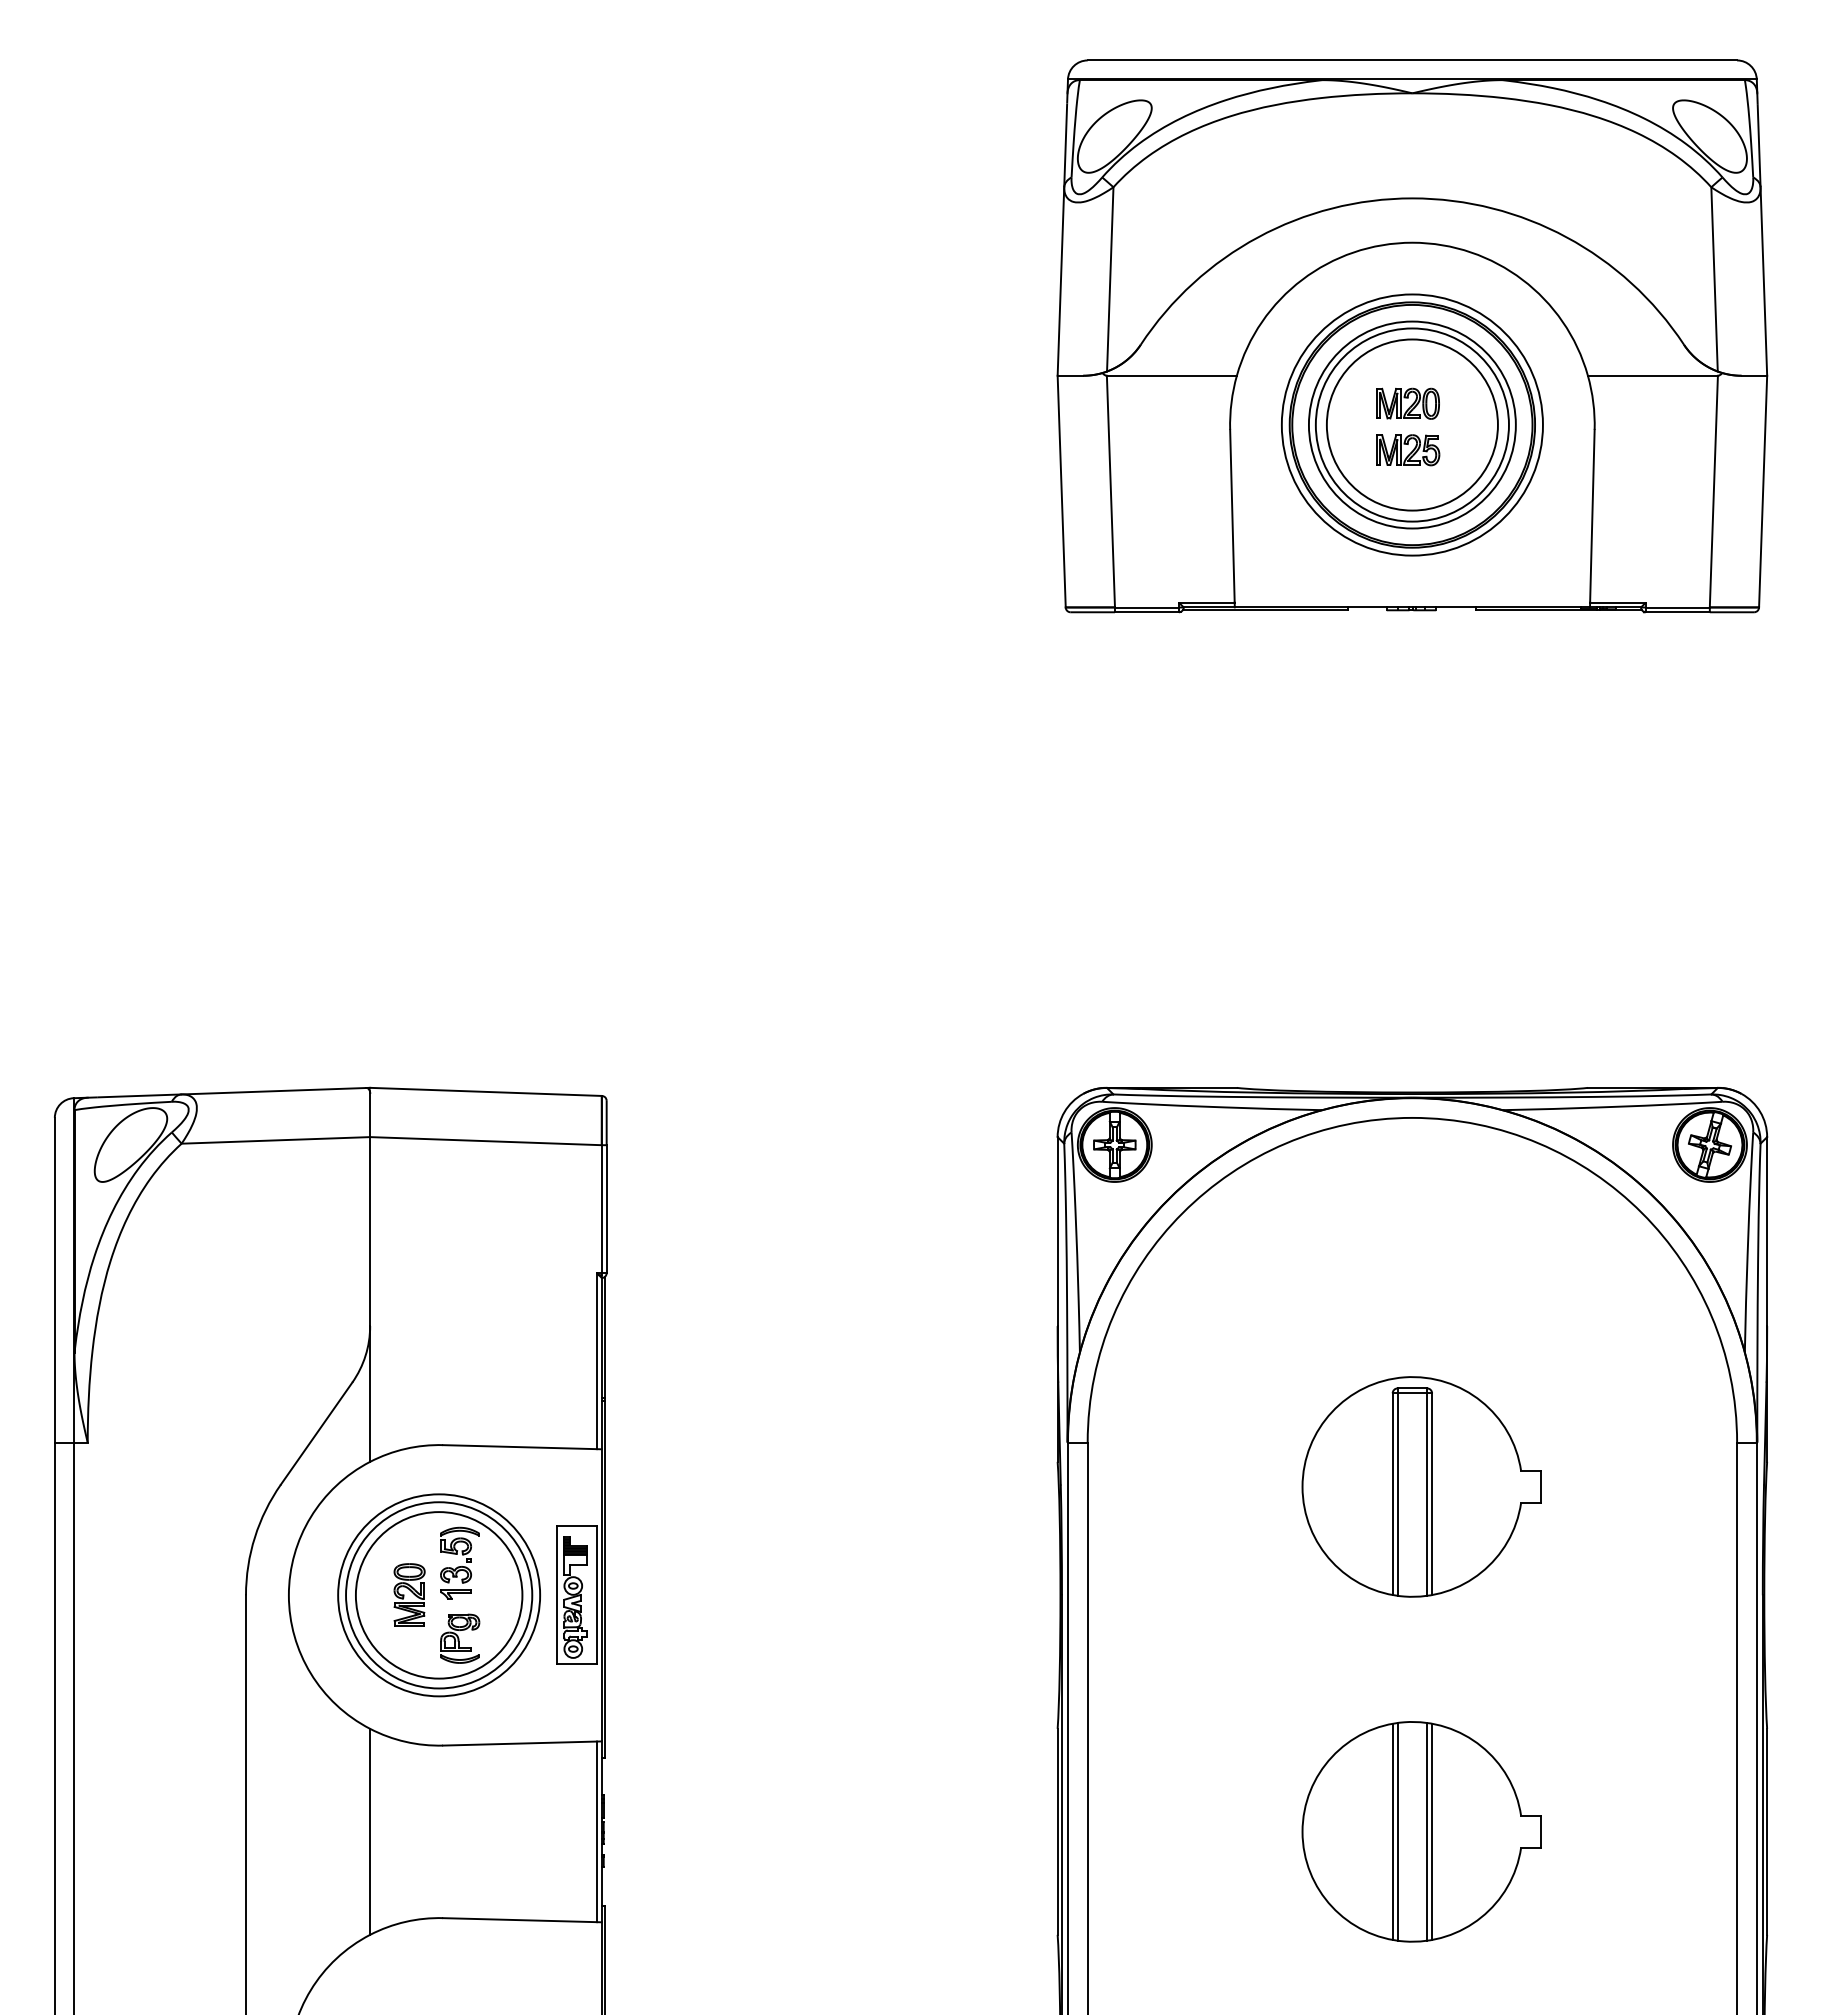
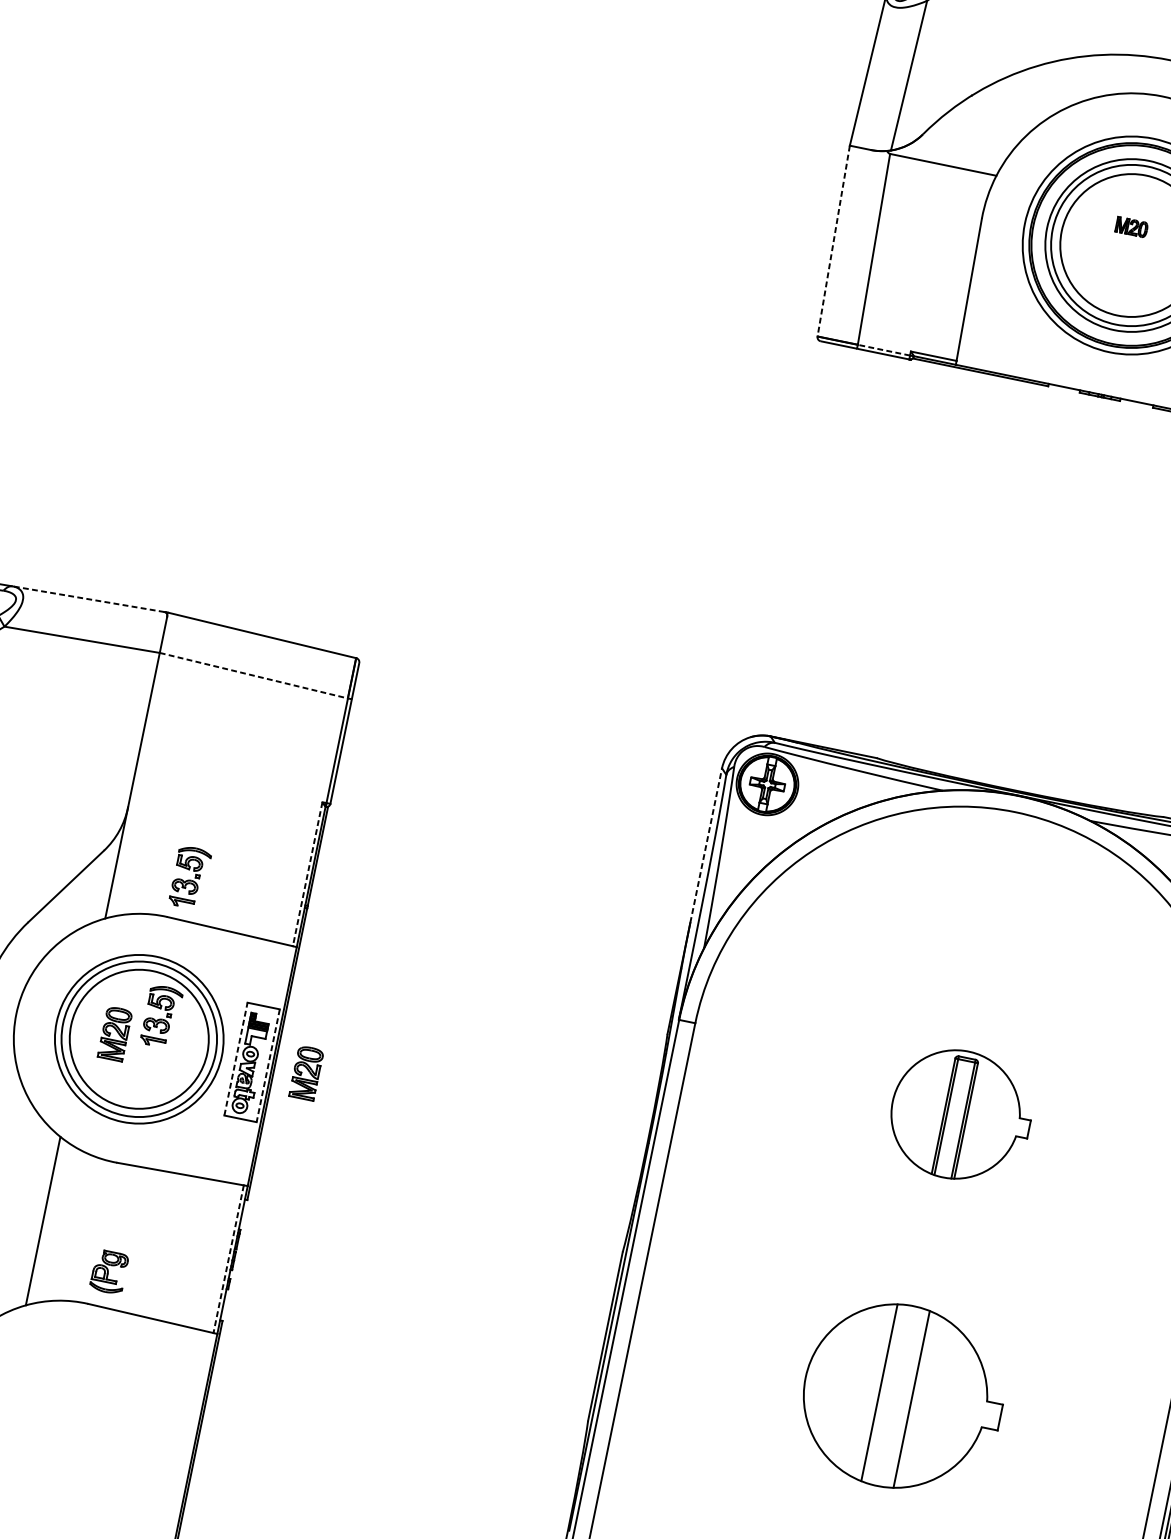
part: (1407, 403) -> (1131, 227), size x0.6
part: (1408, 450) -> (1124, 265), removed
line: (1061, 491) -> (833, 240), solid -> dashed
line: (1146, 607) -> (883, 350), solid -> dashed
line: (273, 1091) -> (88, 599), solid -> dashed
line: (485, 1141) -> (253, 675), solid -> dashed
line: (1057, 1231) -> (706, 845), solid -> dashed
line: (596, 1361) -> (307, 874), solid -> dashed
part: (459, 1392) -> (189, 876), added
part: (1421, 1486) -> (960, 1115), size x0.7
part: (643, 1594) -> (306, 1072), added
line: (557, 1595) -> (236, 1059), solid -> dashed
line: (596, 1595) -> (267, 1065), solid -> dashed
part: (460, 1638) -> (109, 1271), moved
line: (1397, 1831) -> (883, 1393), removed
line: (1427, 1831) -> (907, 1398), removed
line: (596, 1832) -> (228, 1259), solid -> dashed

